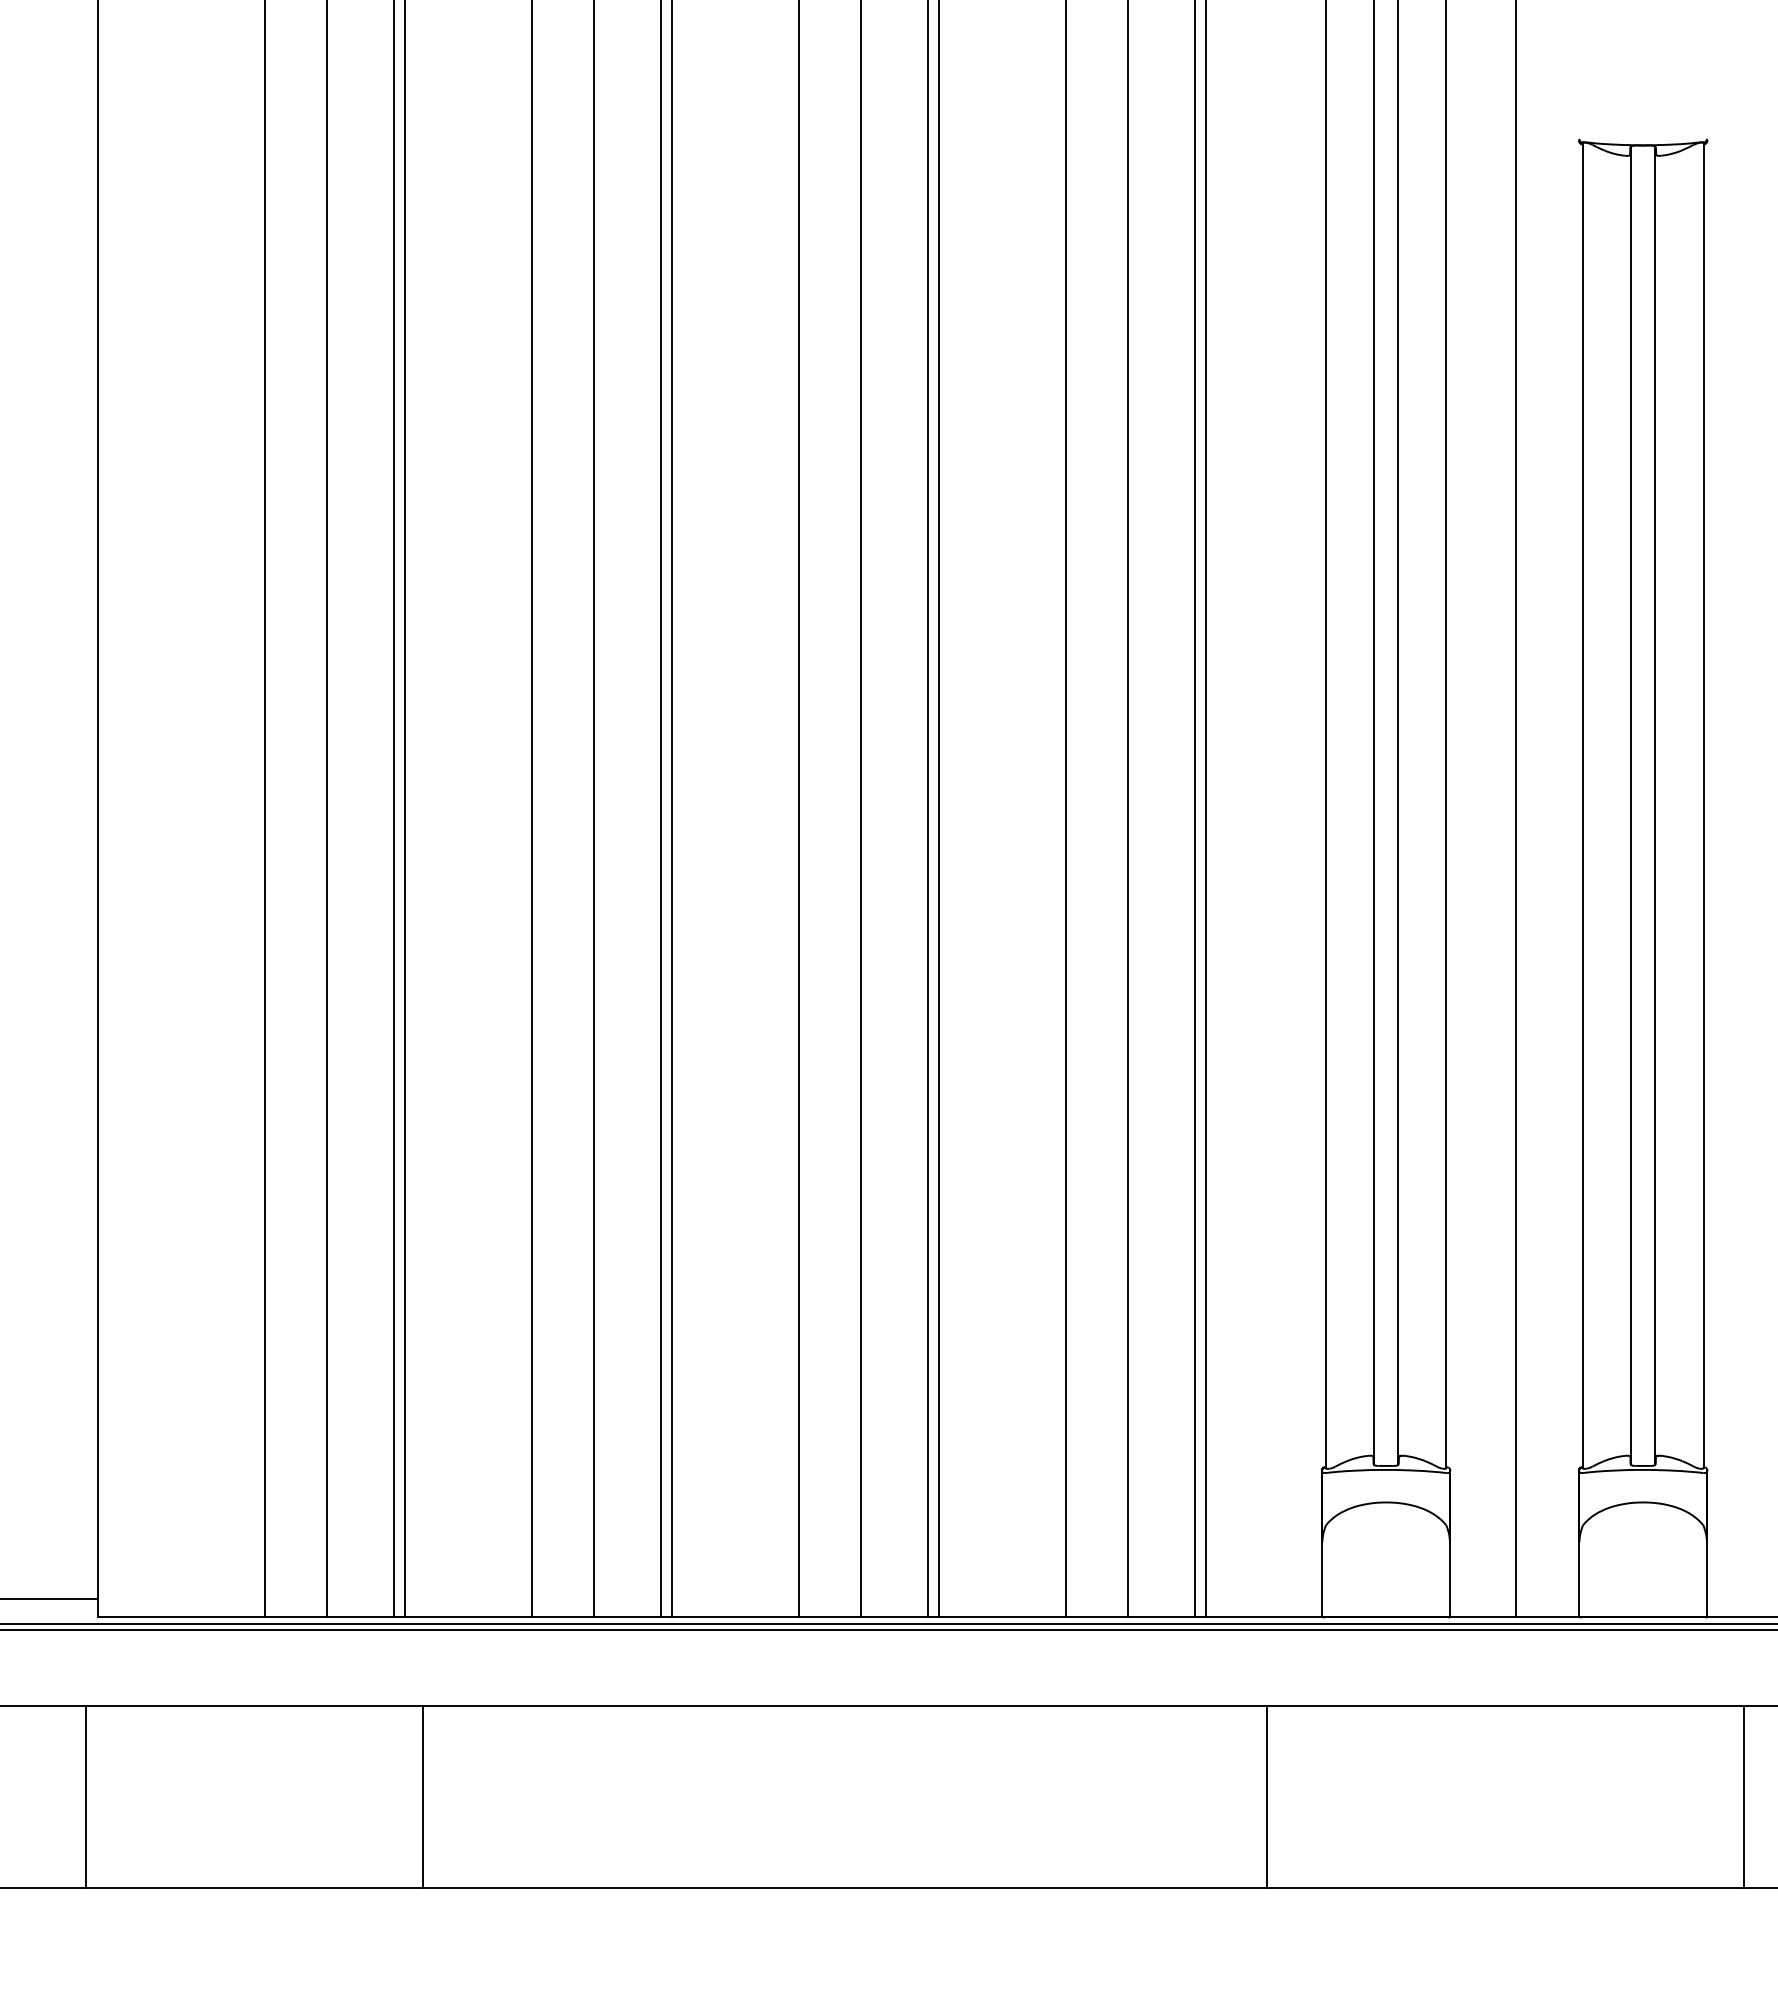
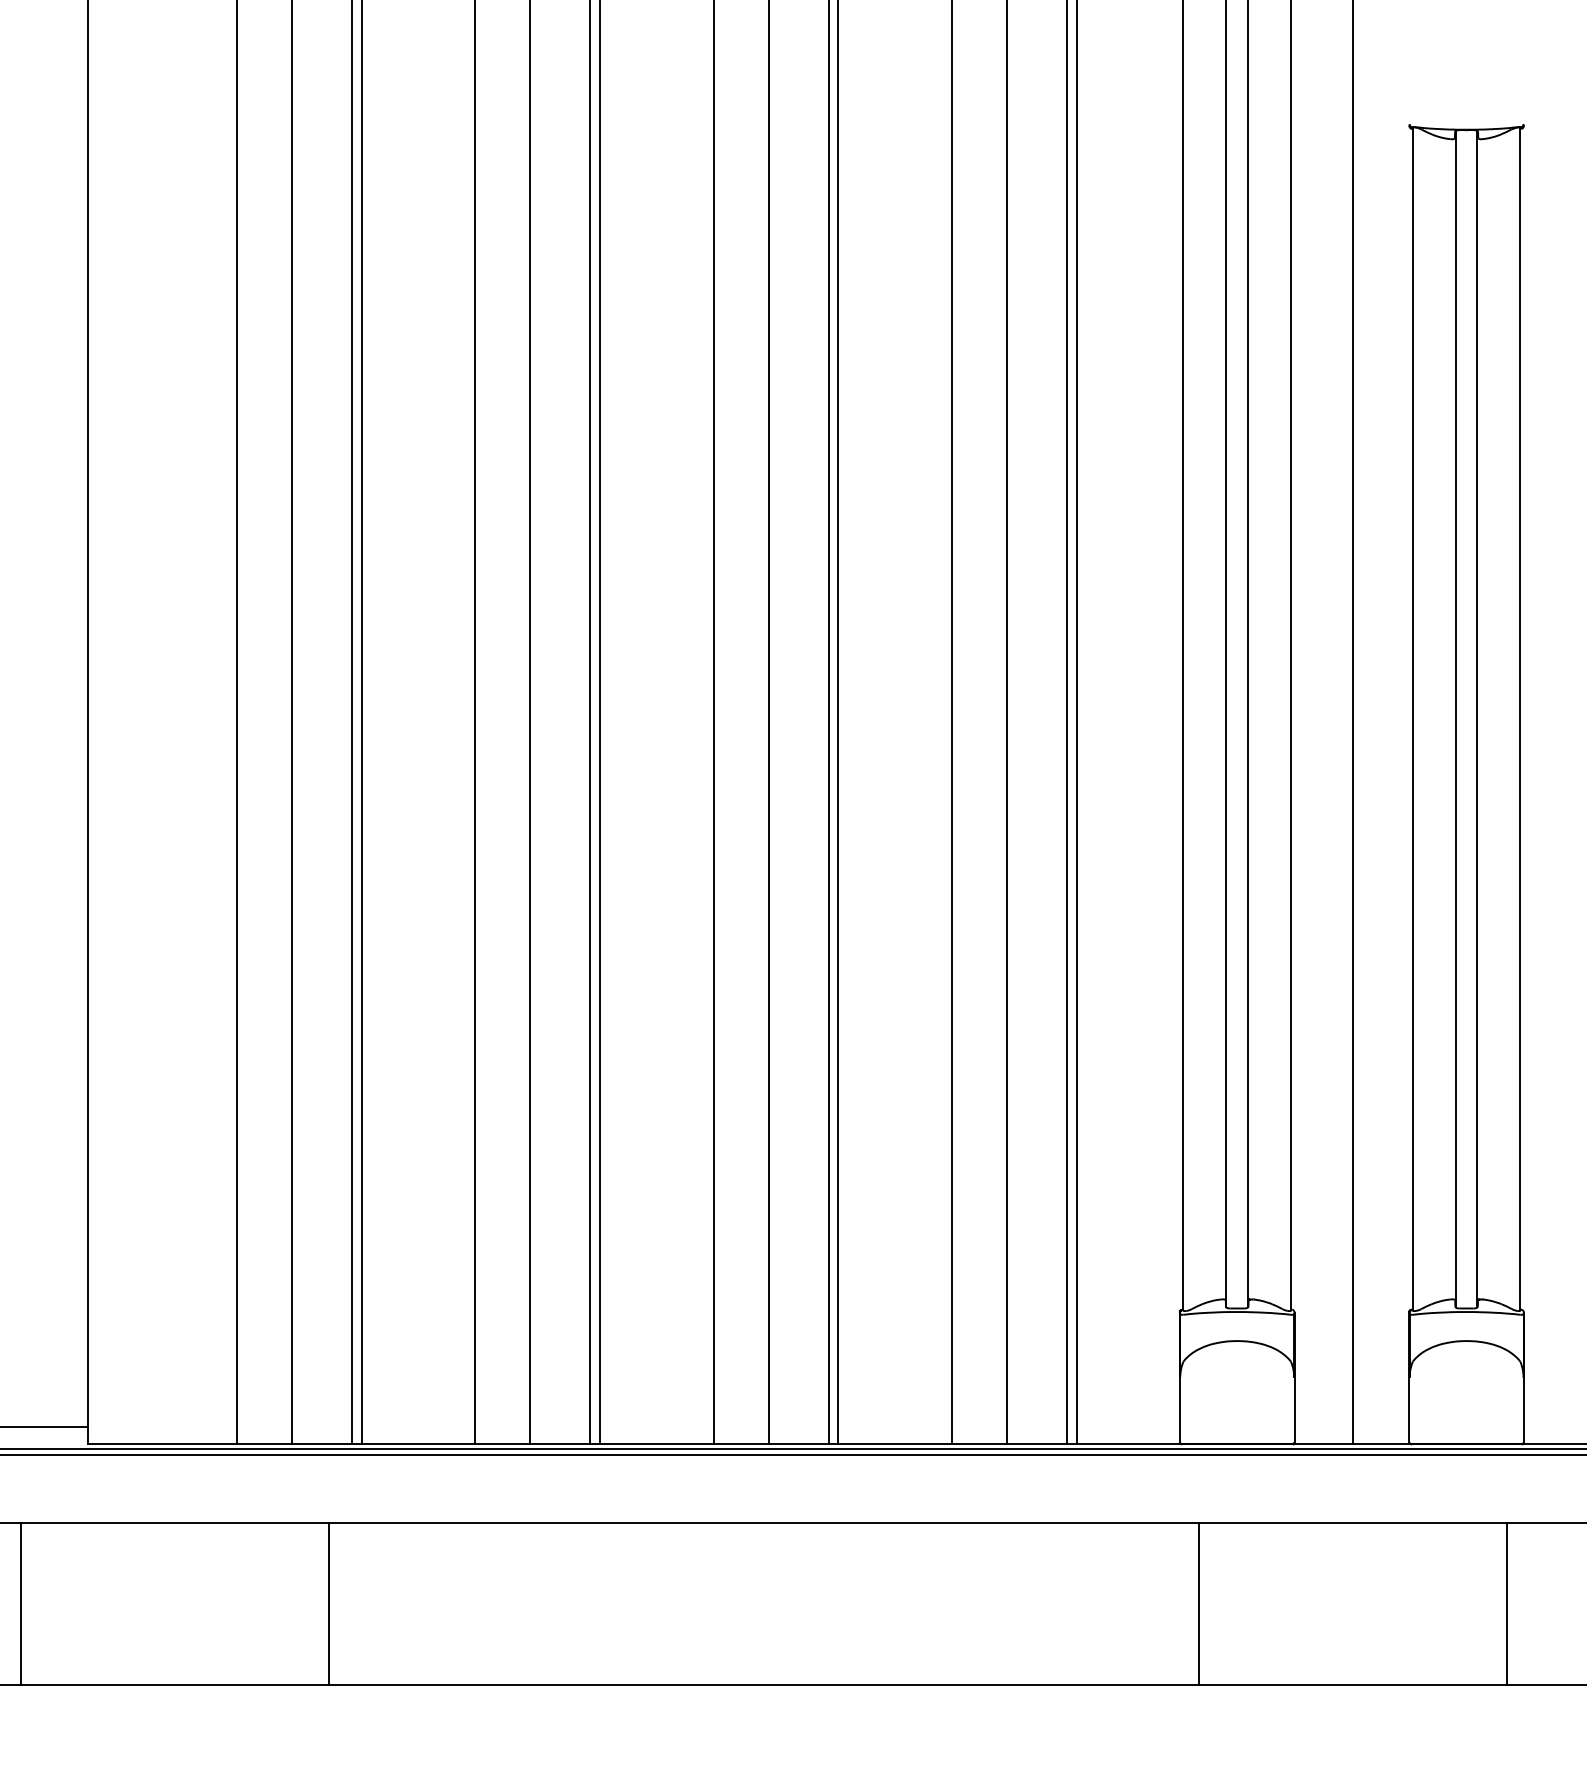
line: (85, 1797) -> (20, 1604), moved
line: (423, 1797) -> (328, 1604), moved
line: (1267, 1797) -> (1199, 1604), moved
line: (1743, 1797) -> (1507, 1604), moved

